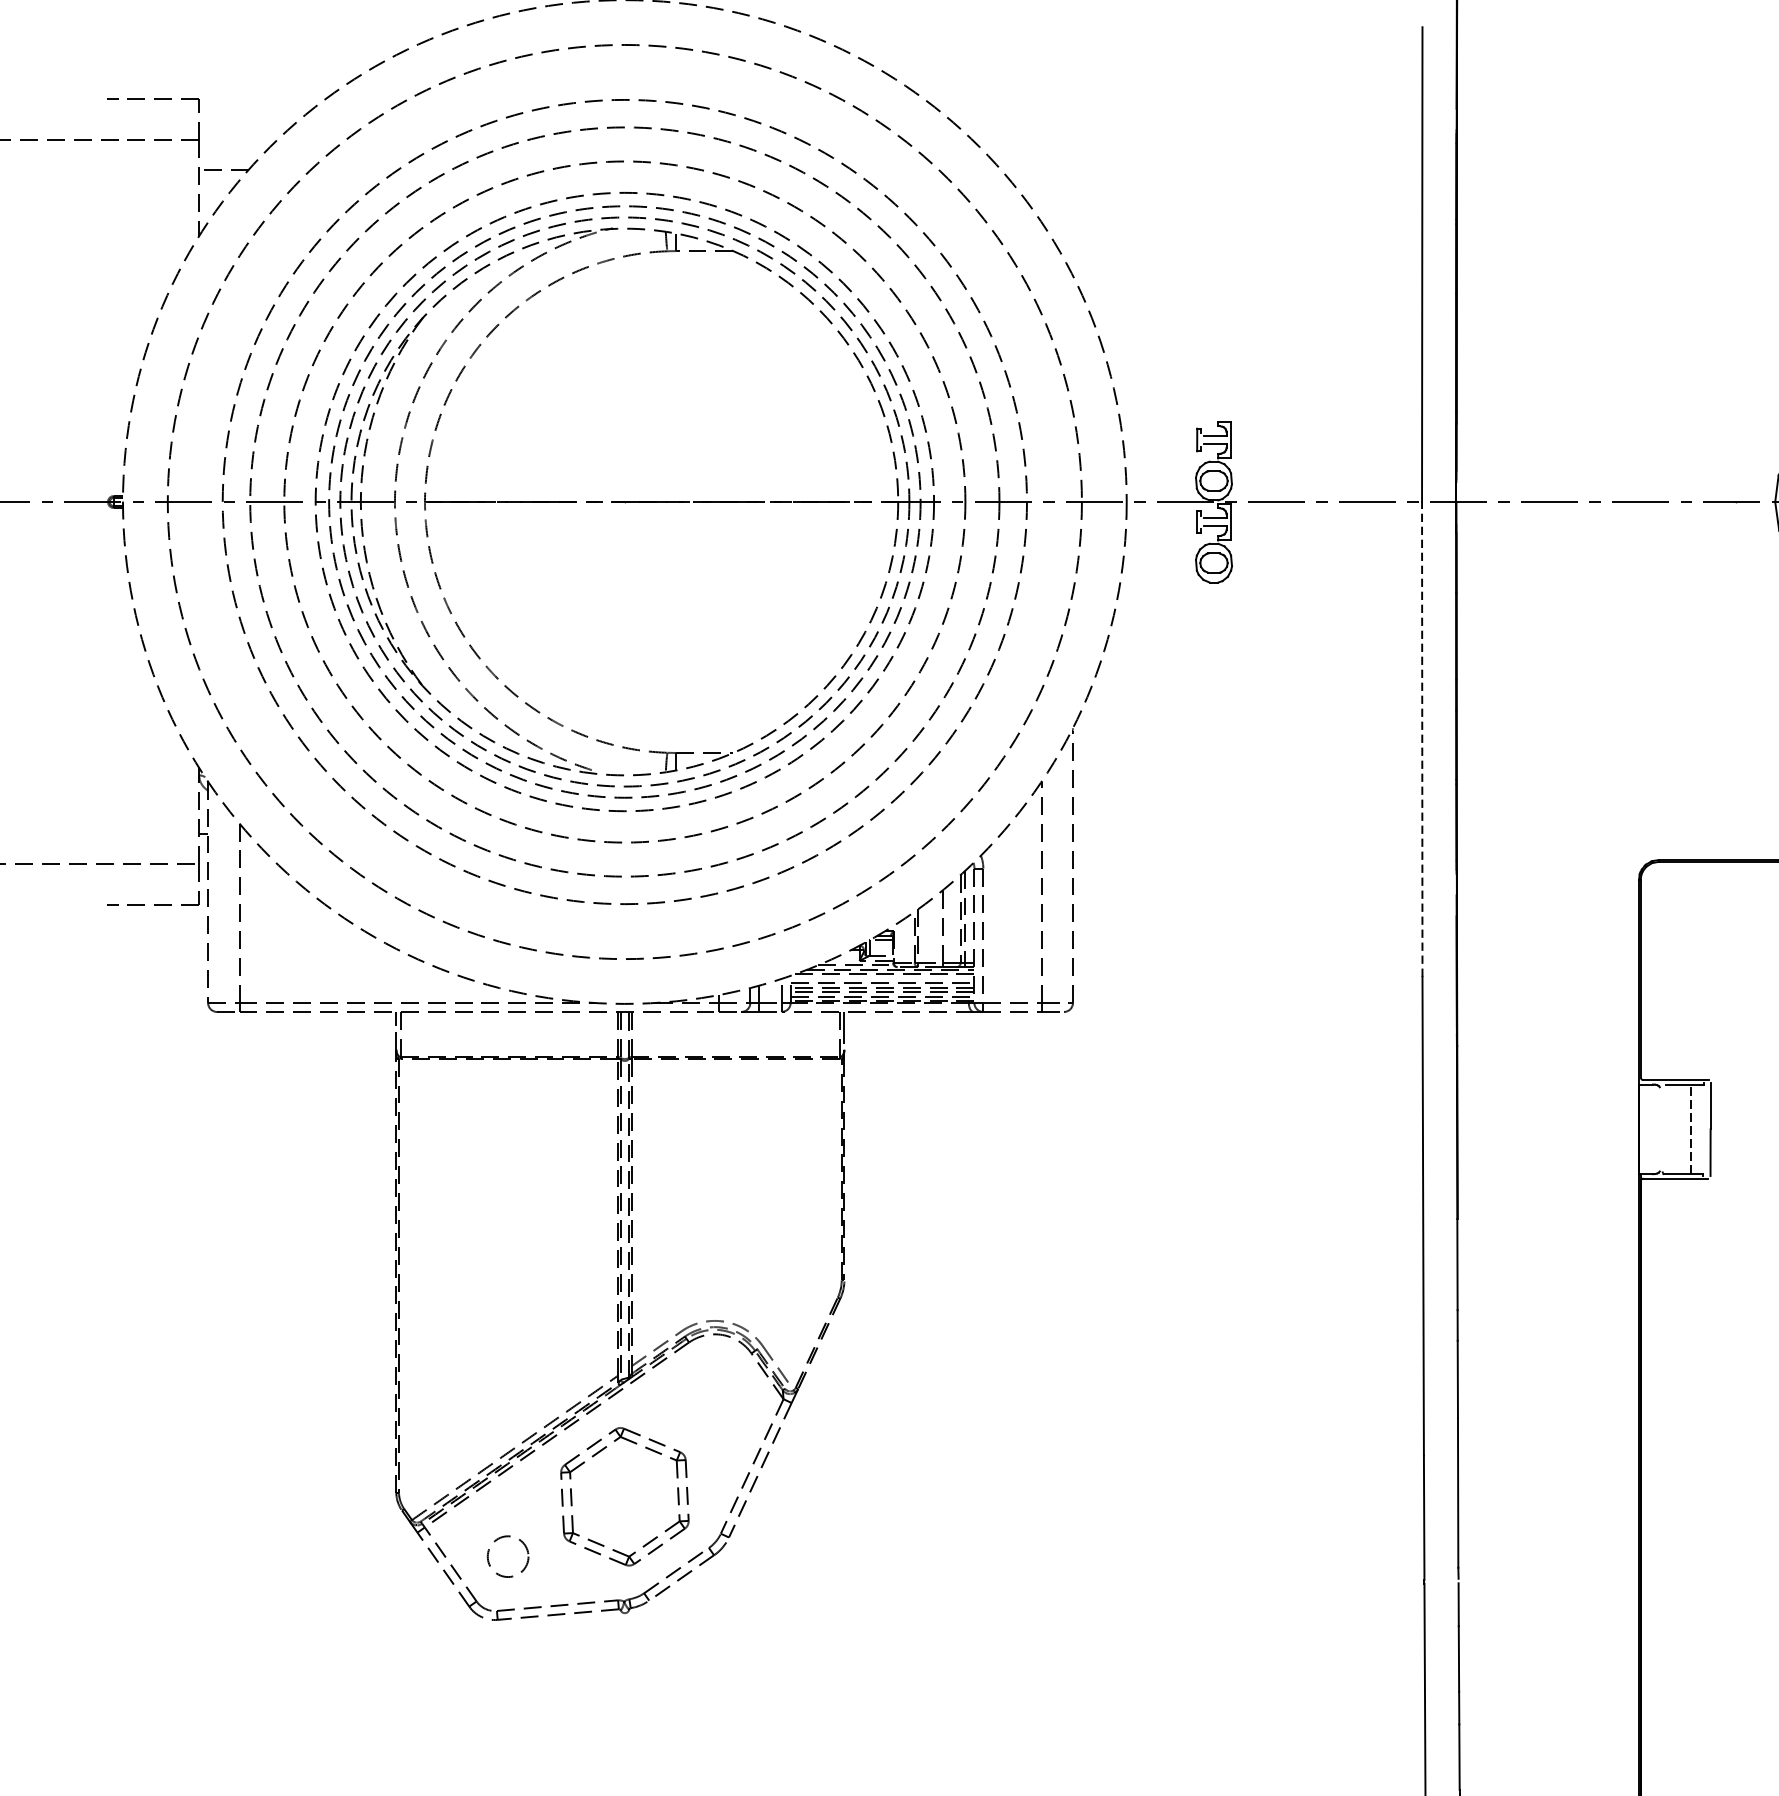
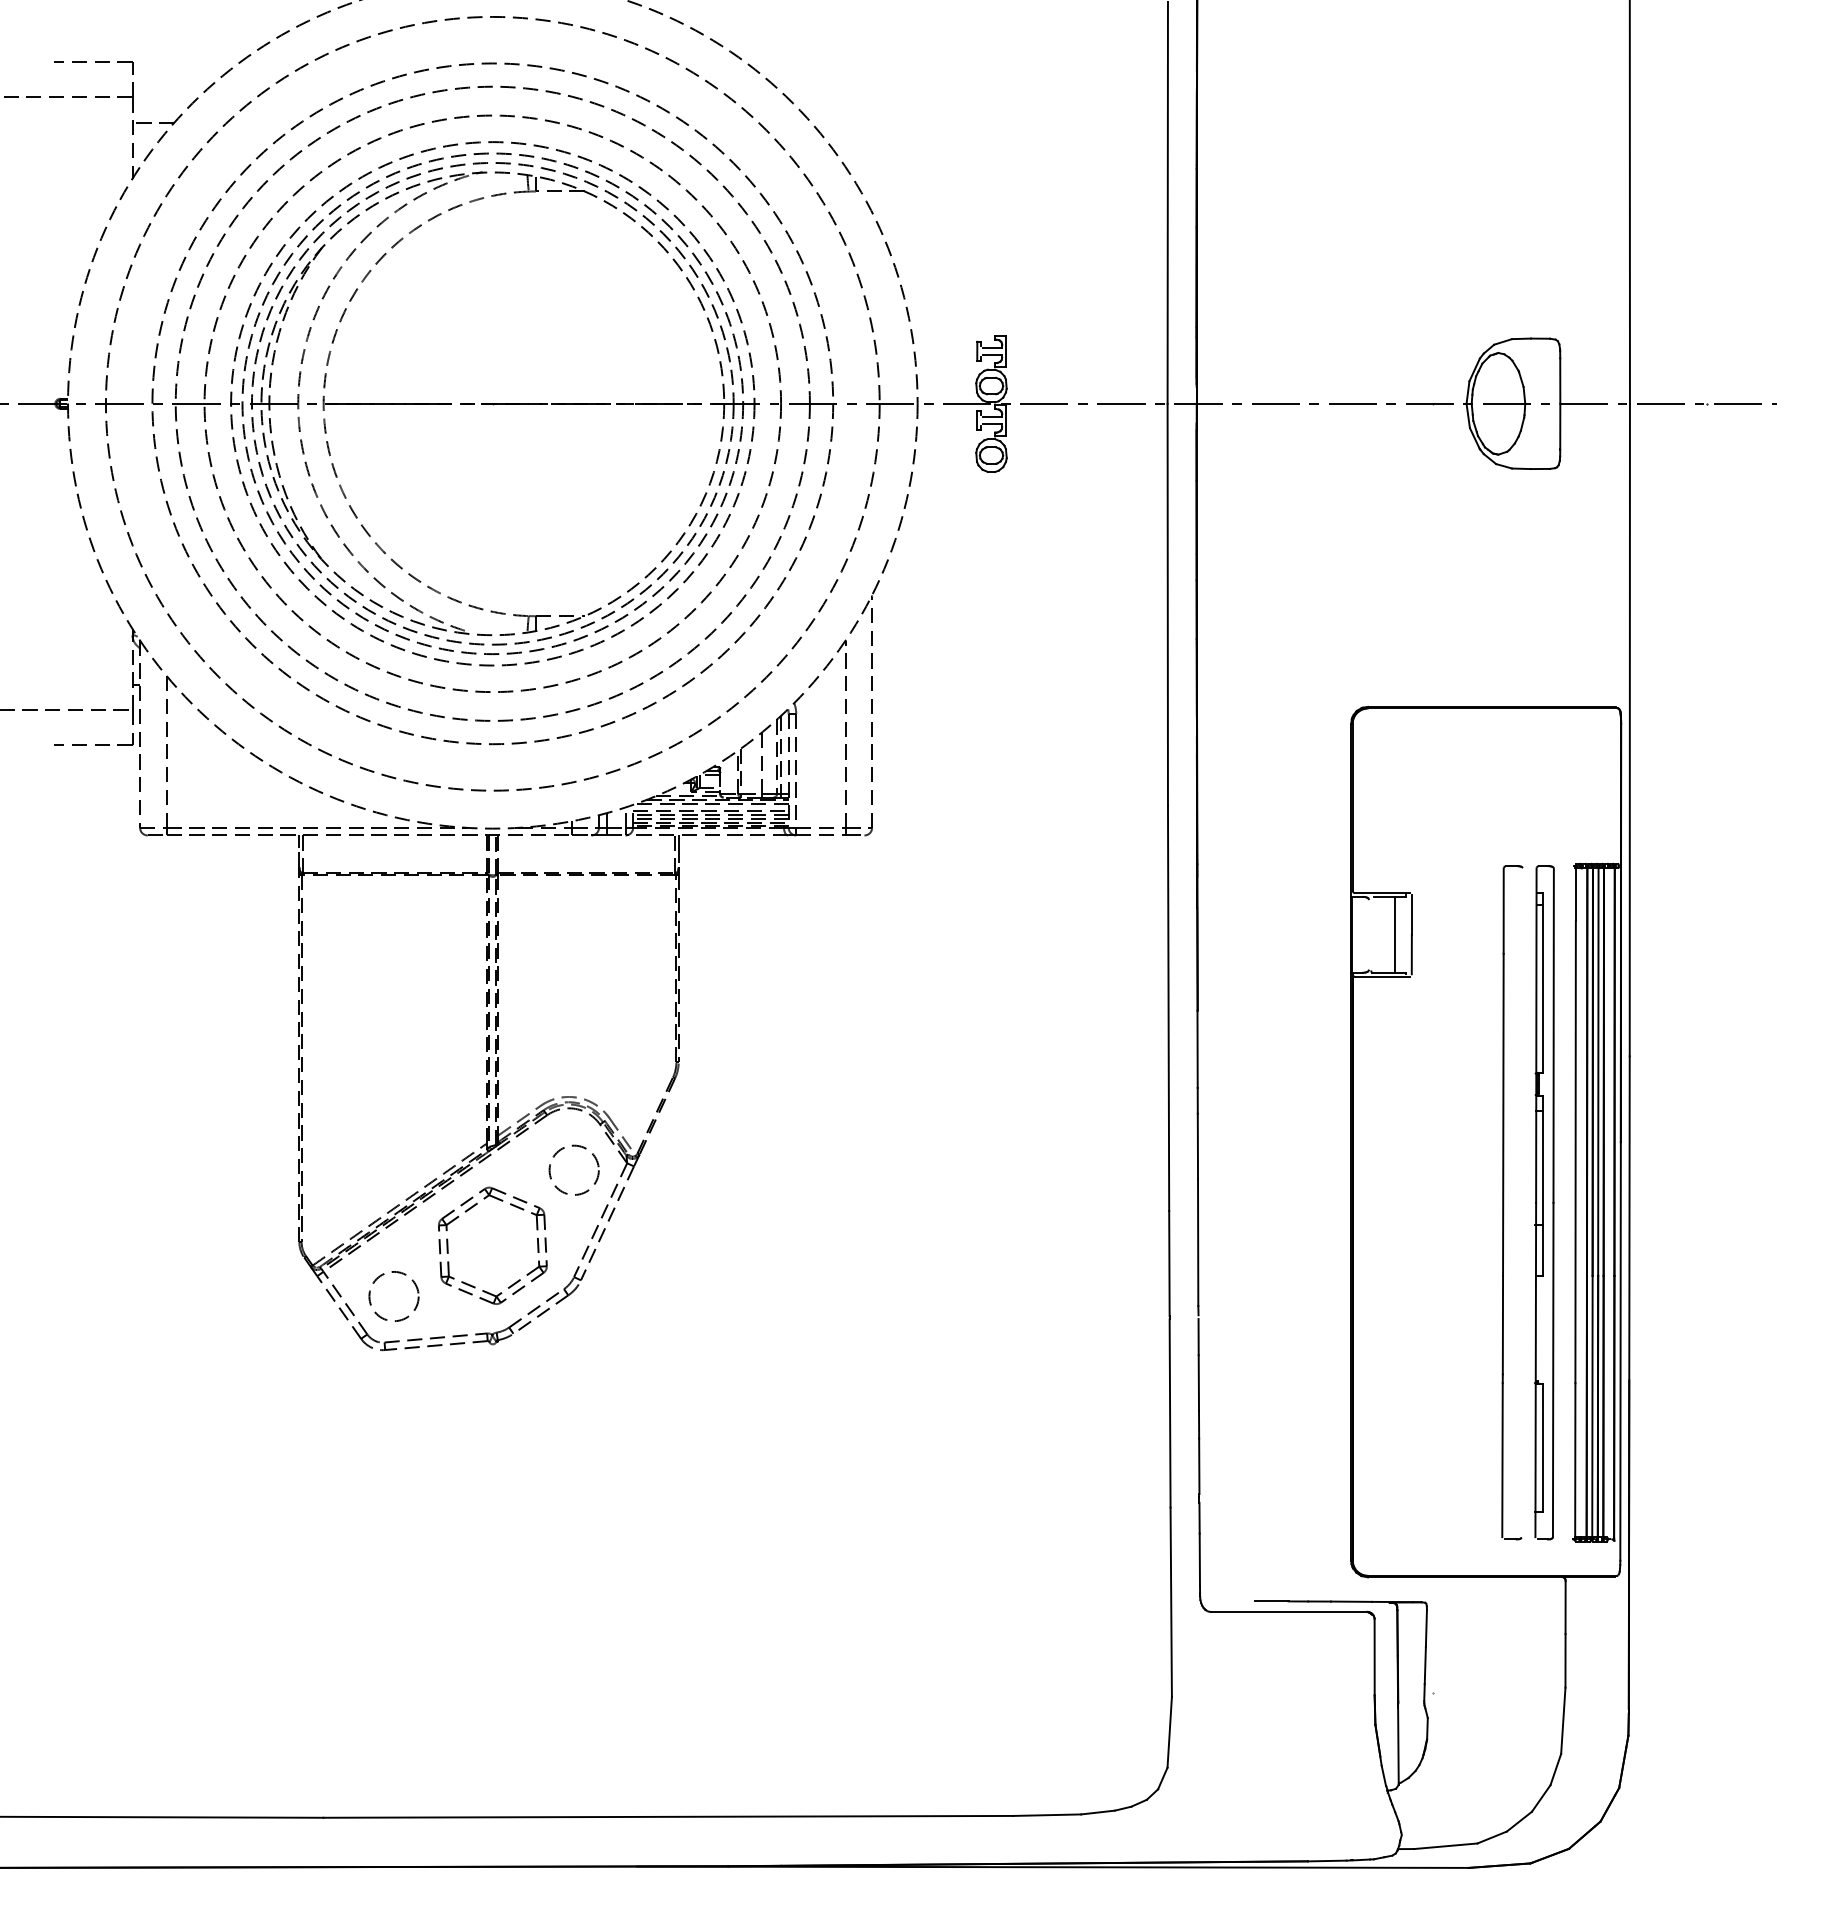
line: (1421, 739) -> (1167, 604), dashed -> solid
line: (1691, 1128) -> (1395, 934), dashed -> solid
circle: (720, 1406) -> (573, 1169), added
circle: (507, 1556) -> (393, 1296), size x1.43

